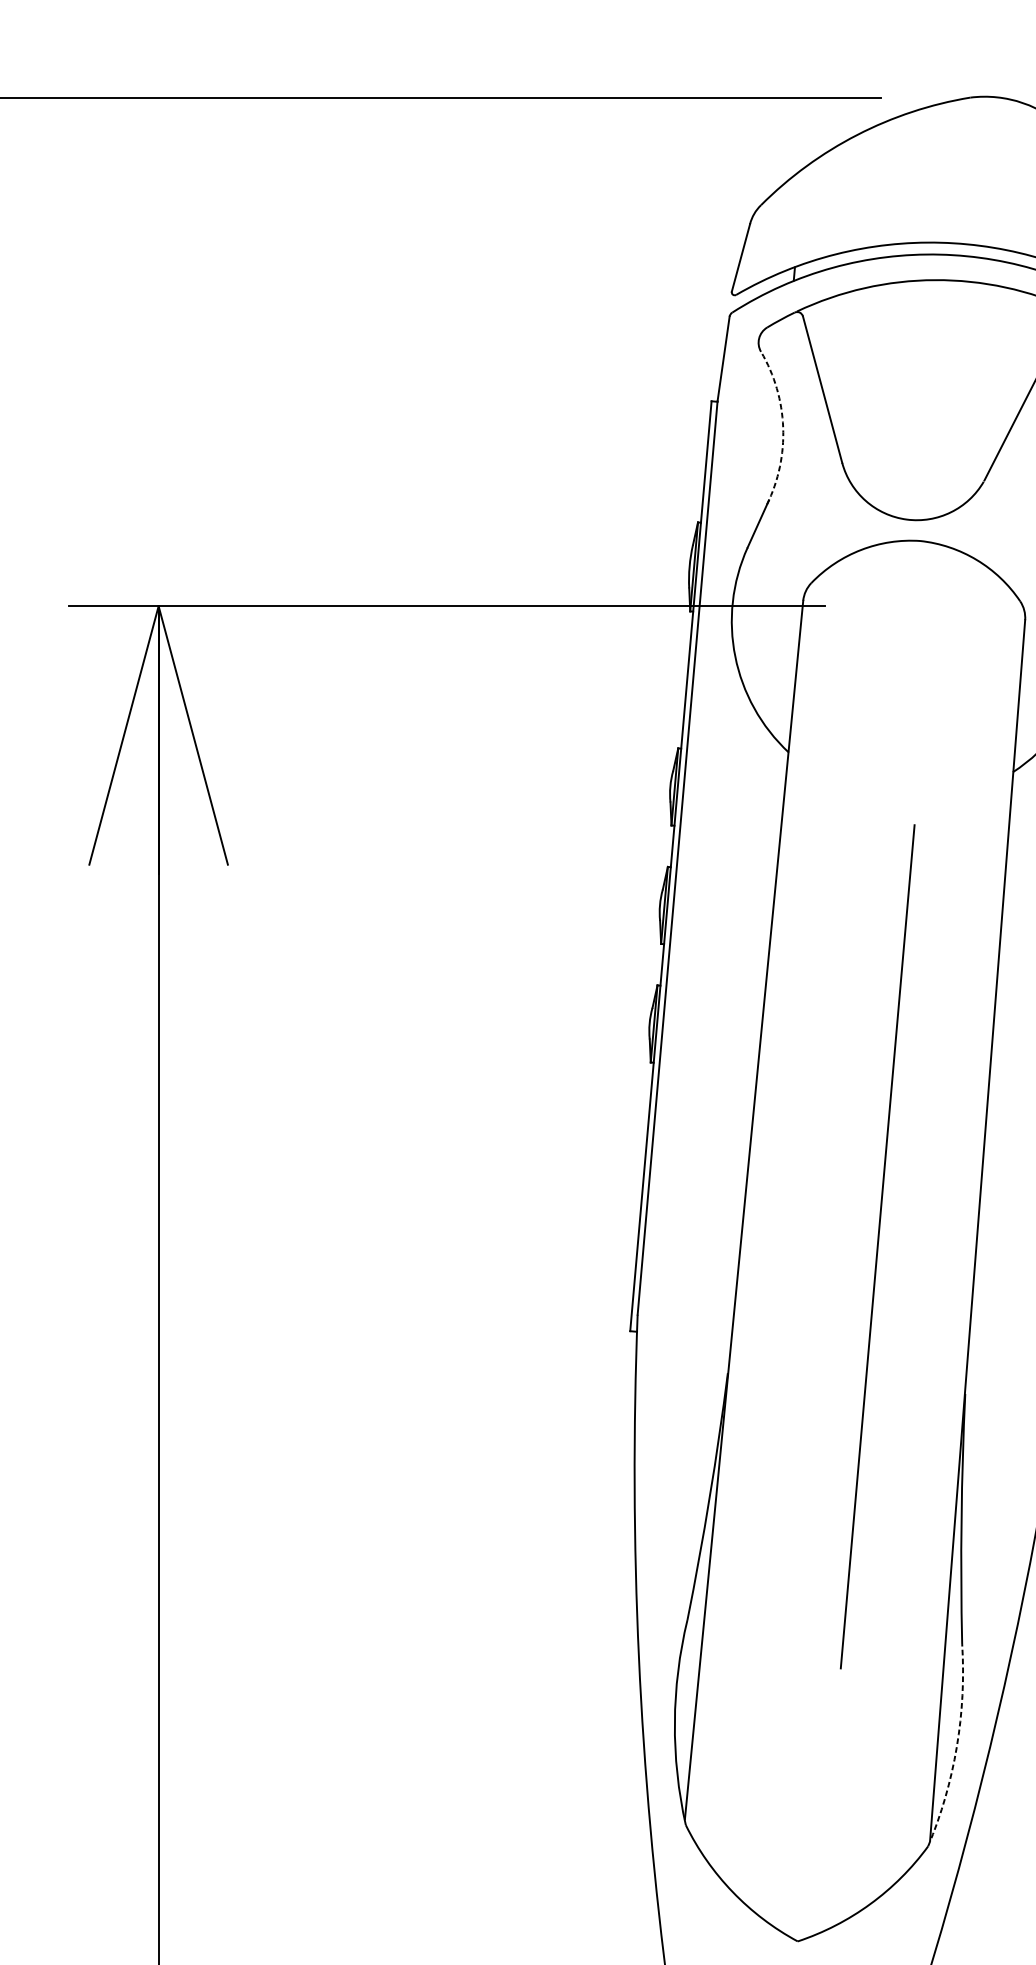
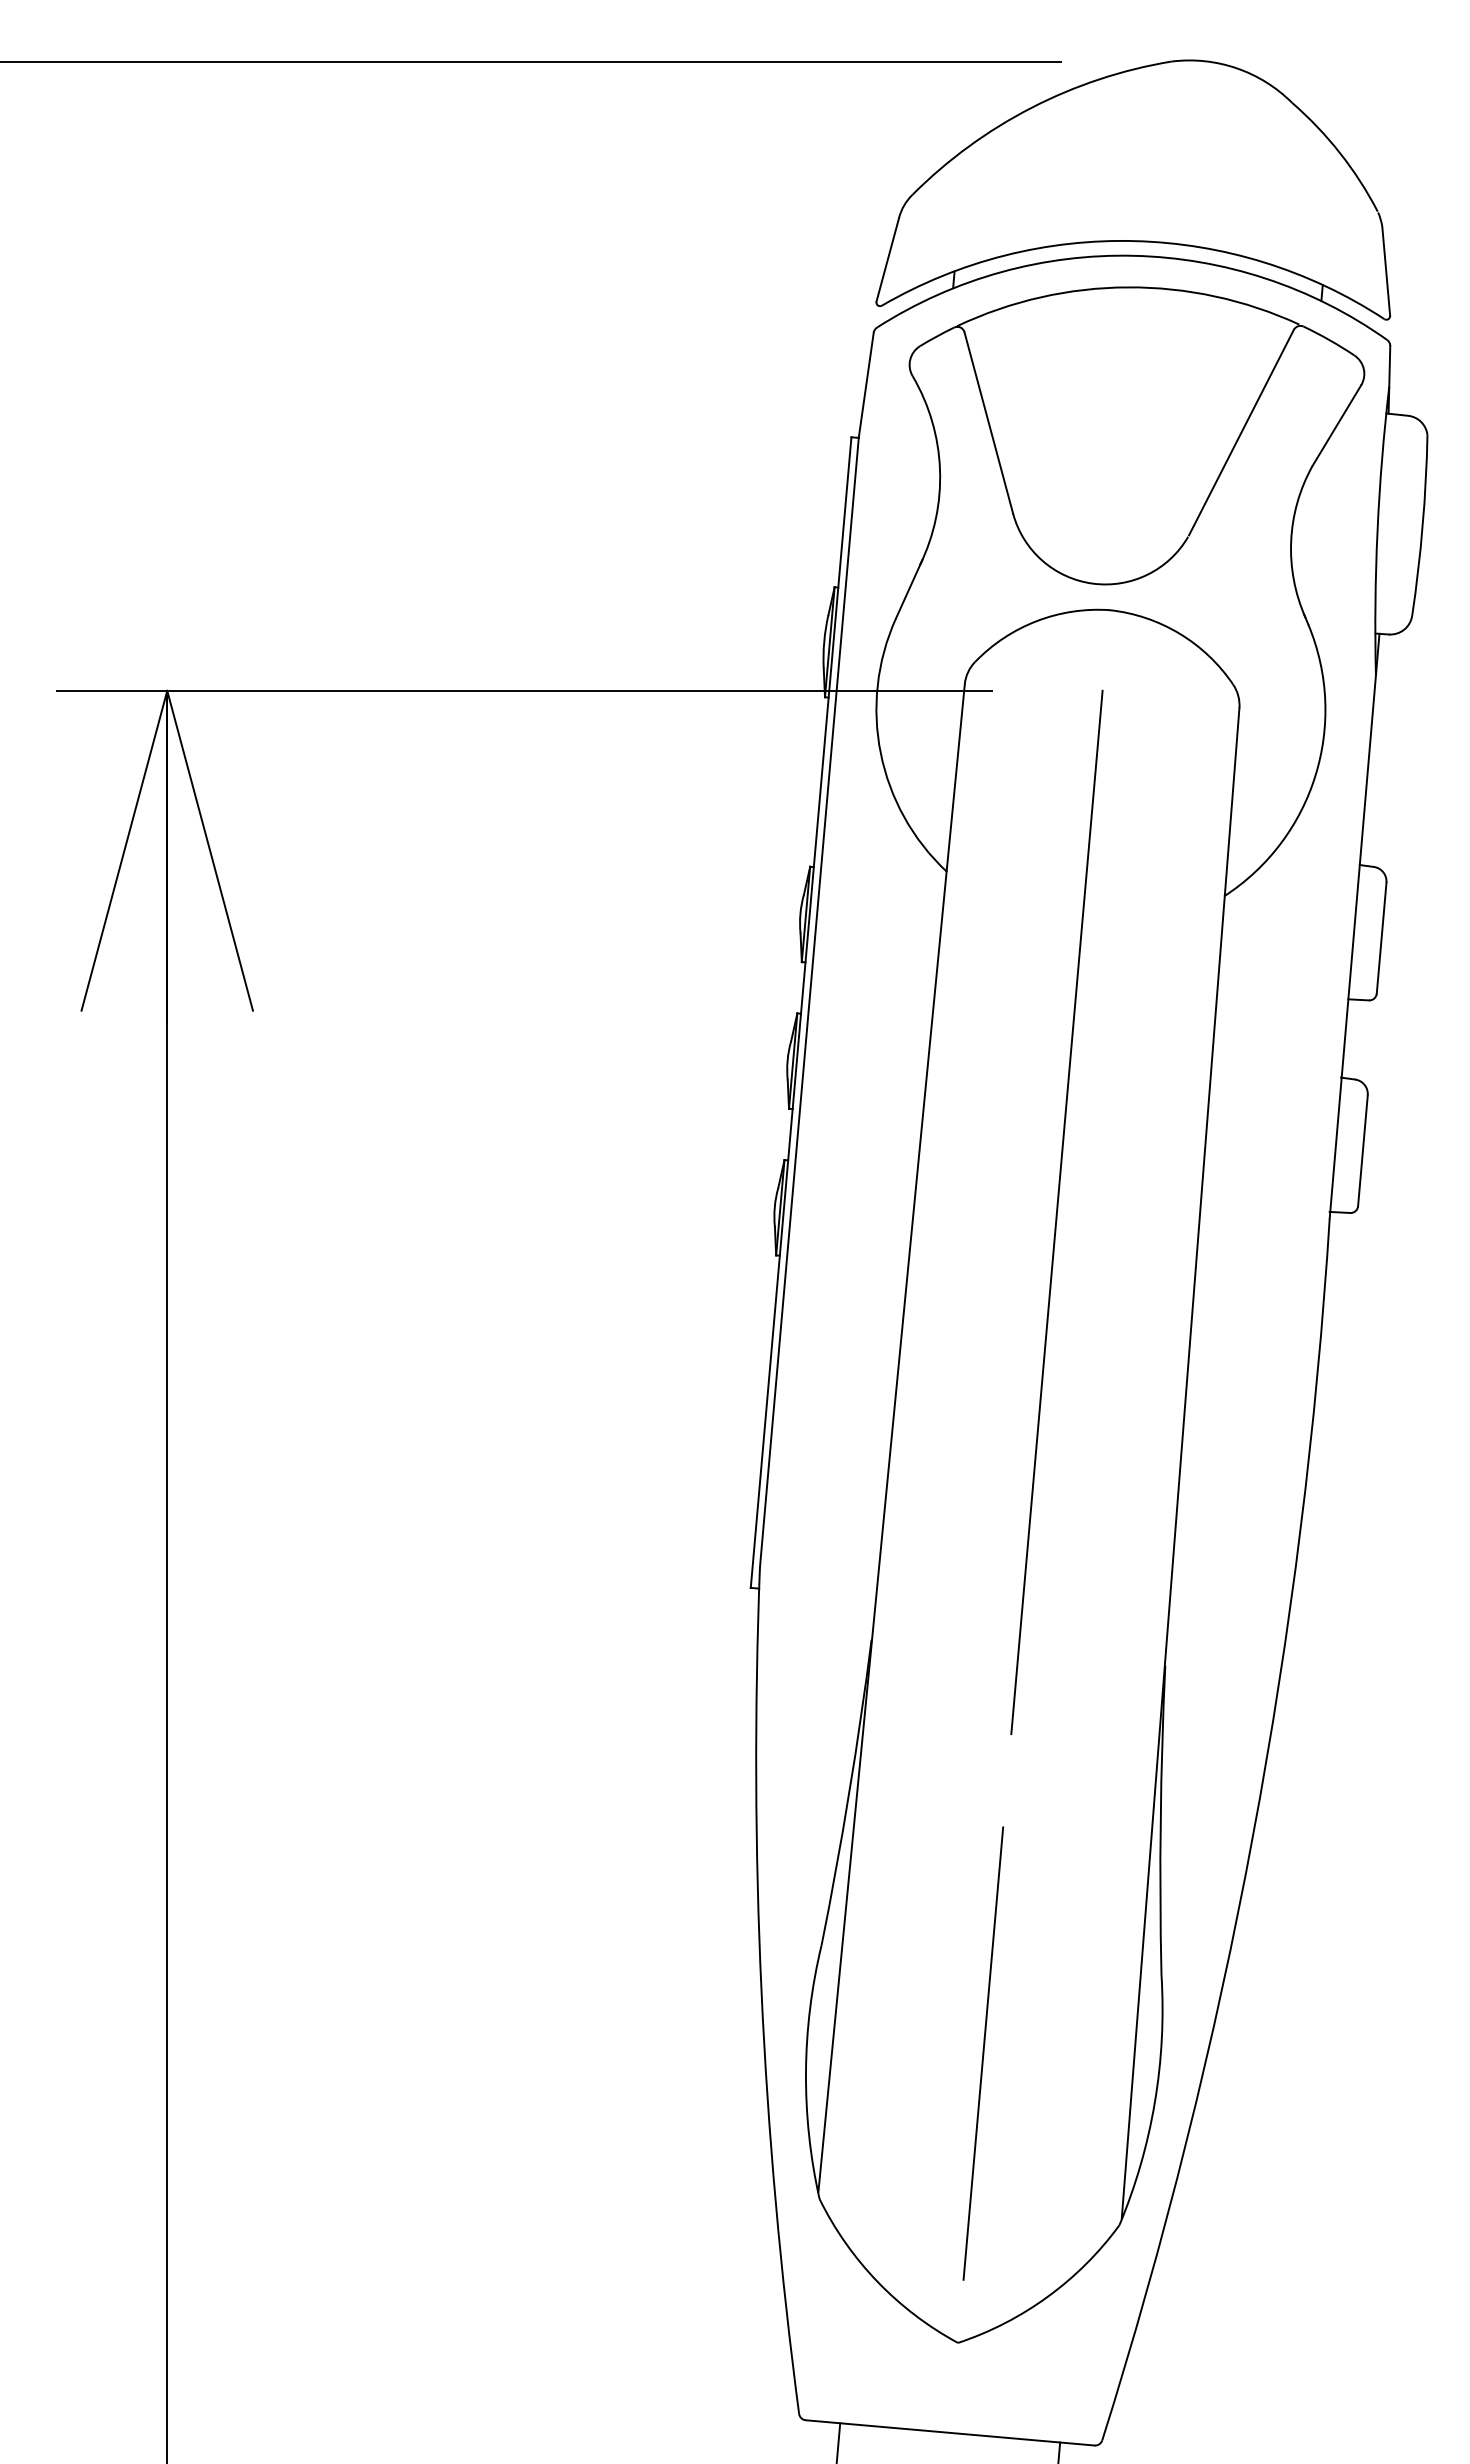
arc: (783, 427) -> (940, 469), dashed -> solid
line: (877, 1246) -> (1056, 1211), moved
line: (818, 1707) -> (983, 2053), added
arc: (956, 1747) -> (1154, 2102), dashed -> solid

